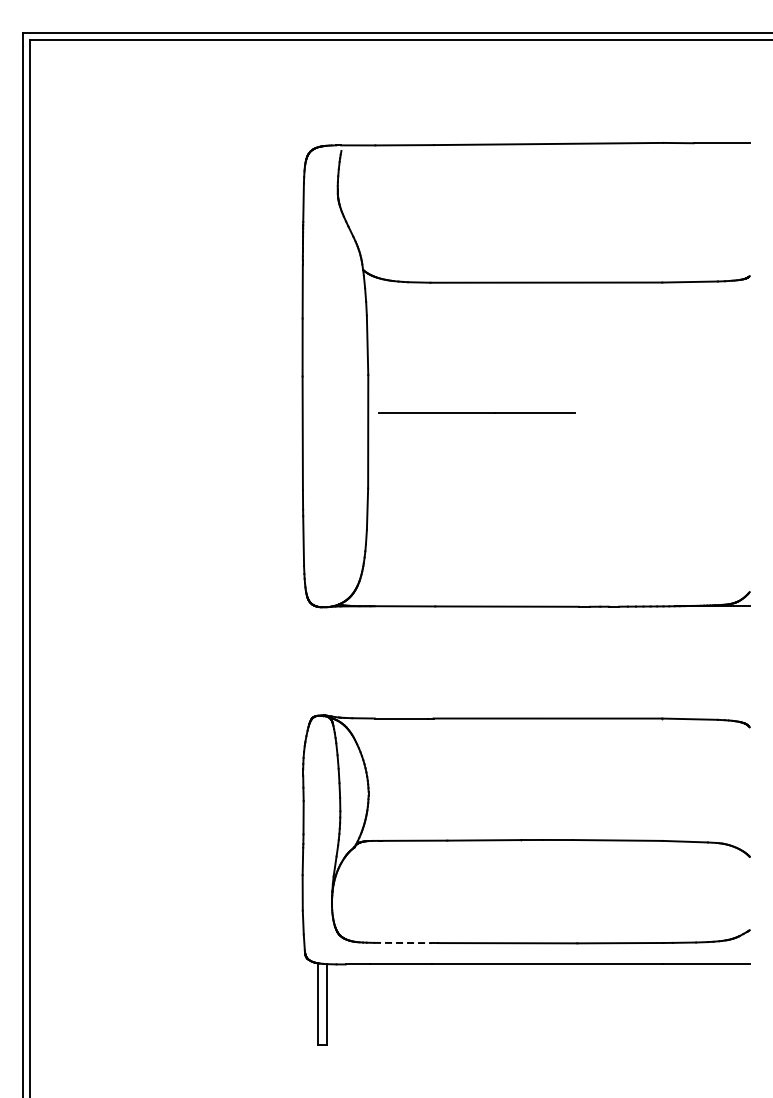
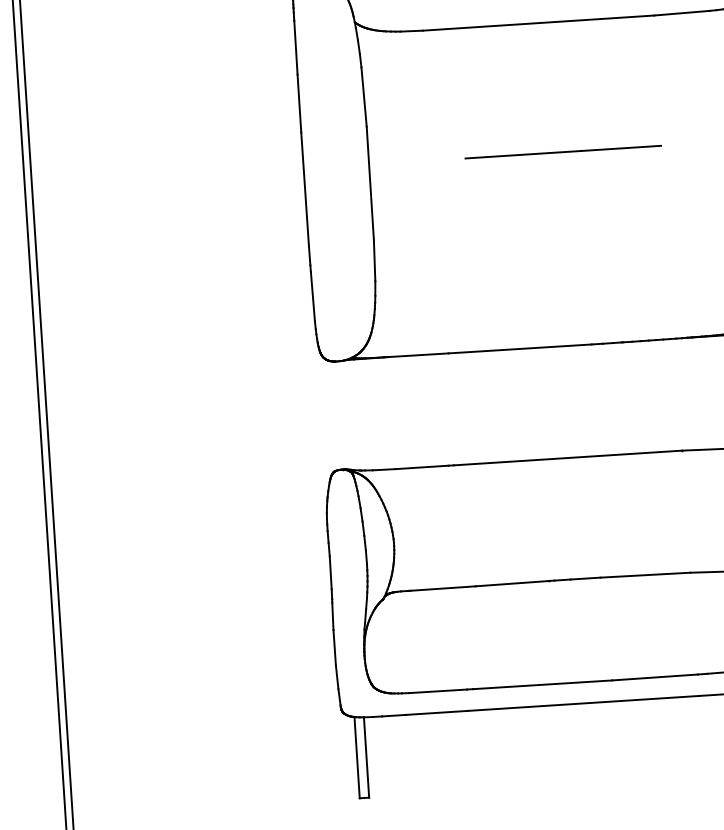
line: (476, 412) -> (562, 151), moved
line: (403, 942) -> (438, 690), dashed -> solid

